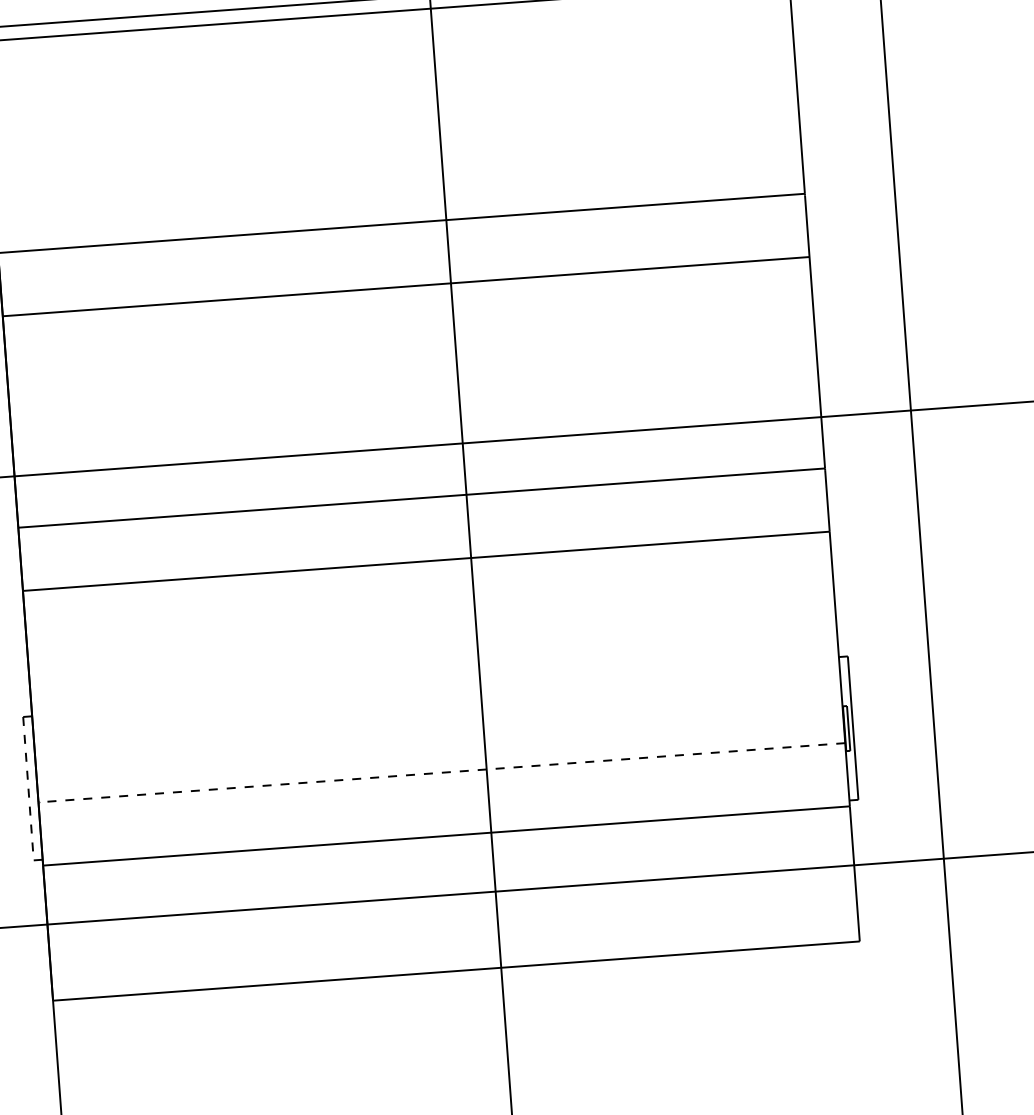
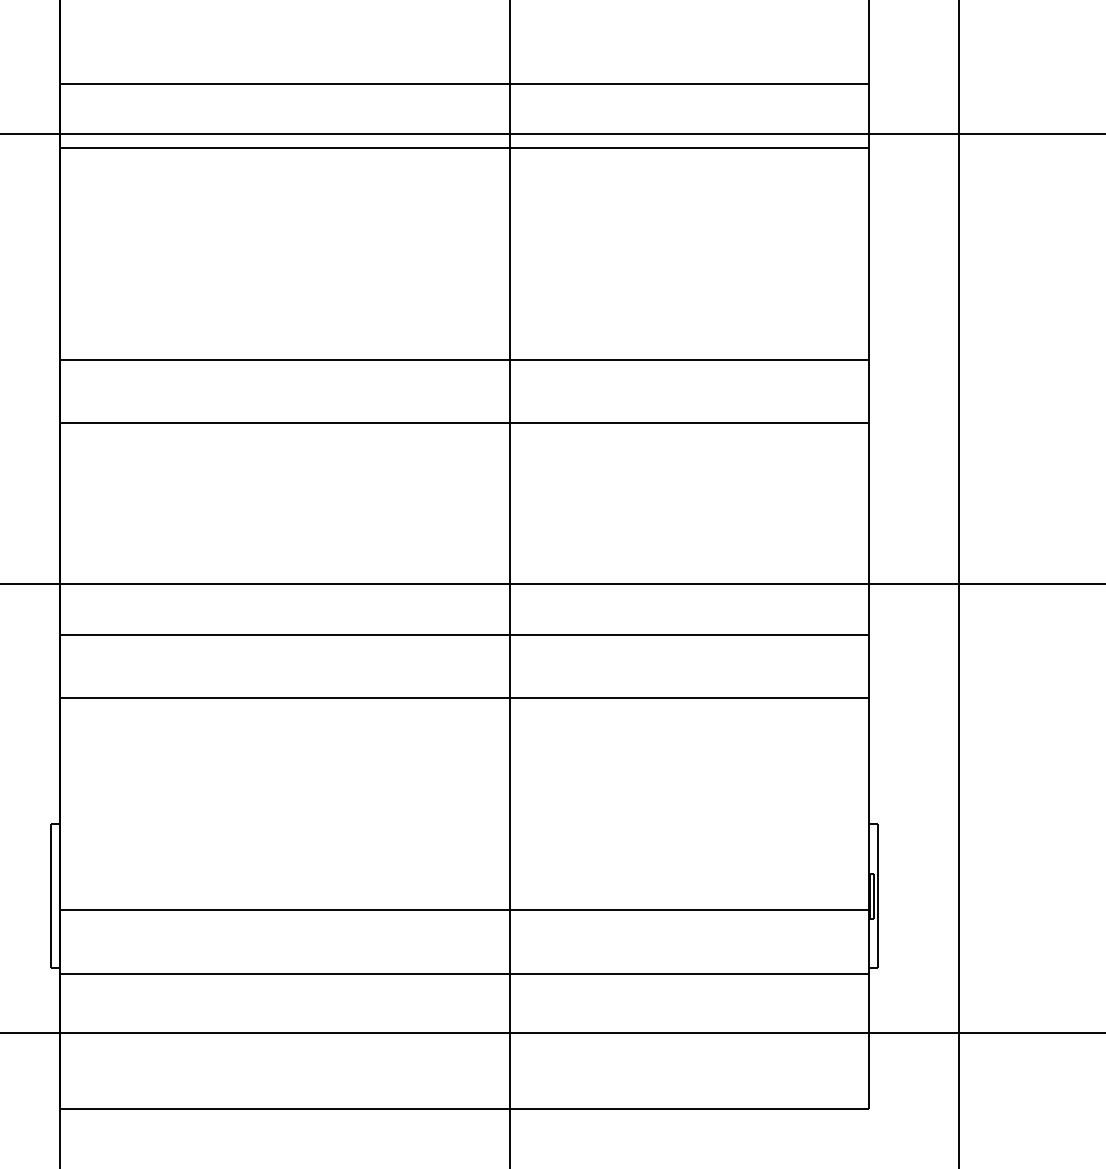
line: (441, 772) -> (464, 910), dashed -> solid
line: (28, 789) -> (51, 896), dashed -> solid

